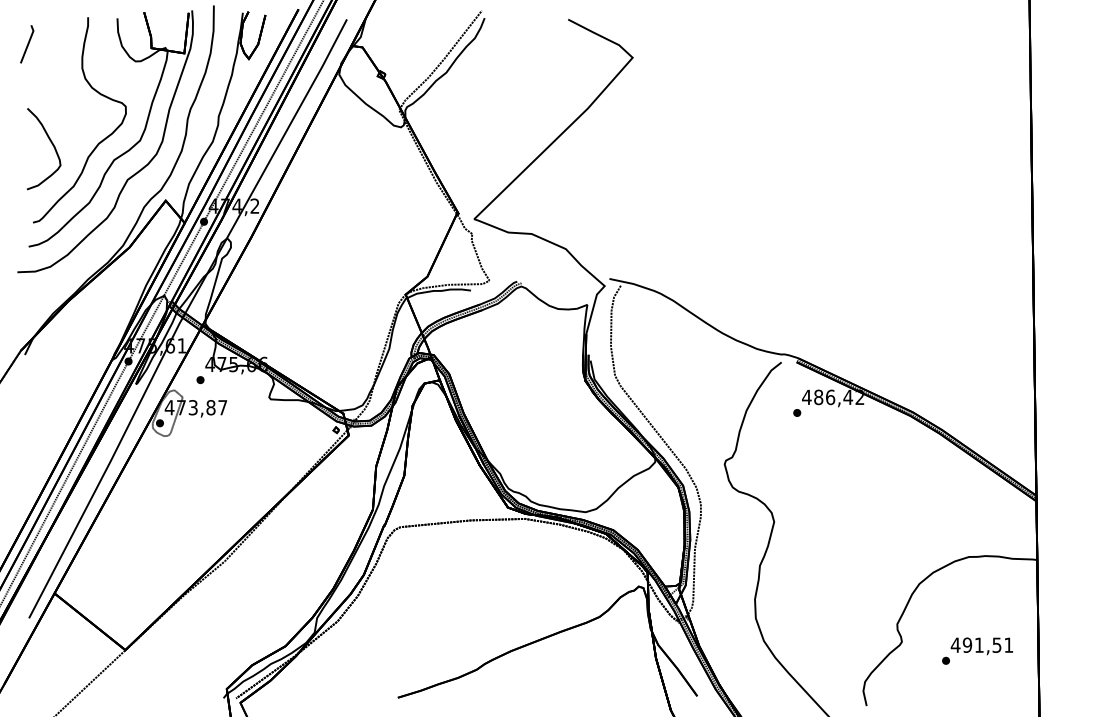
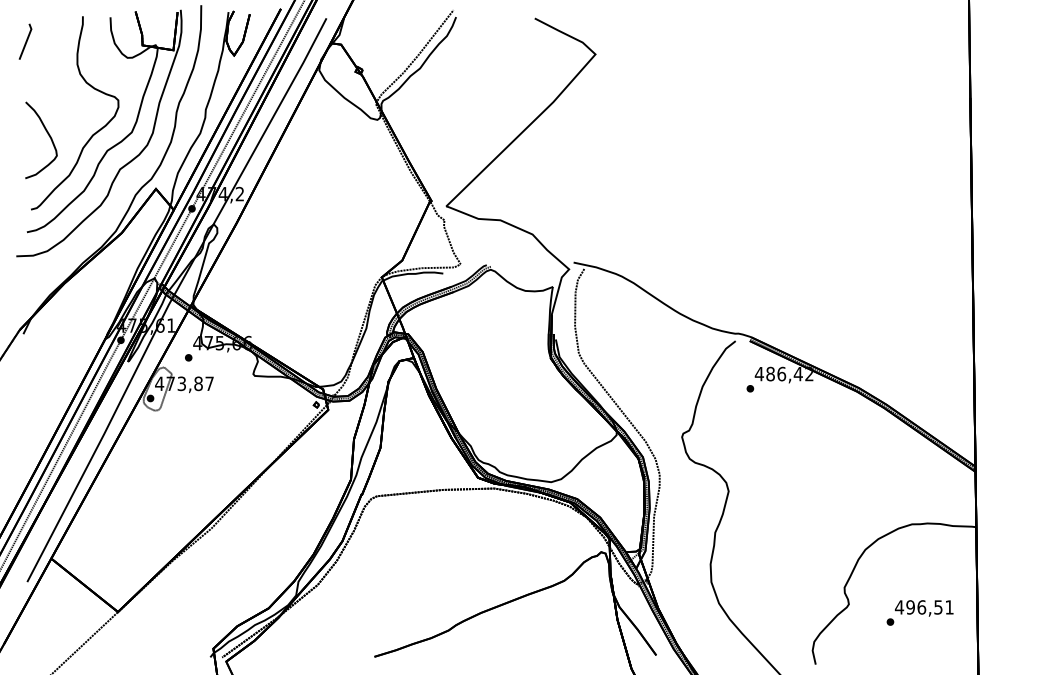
text: (979, 644) -> (921, 606), 491,51 -> 496,51

